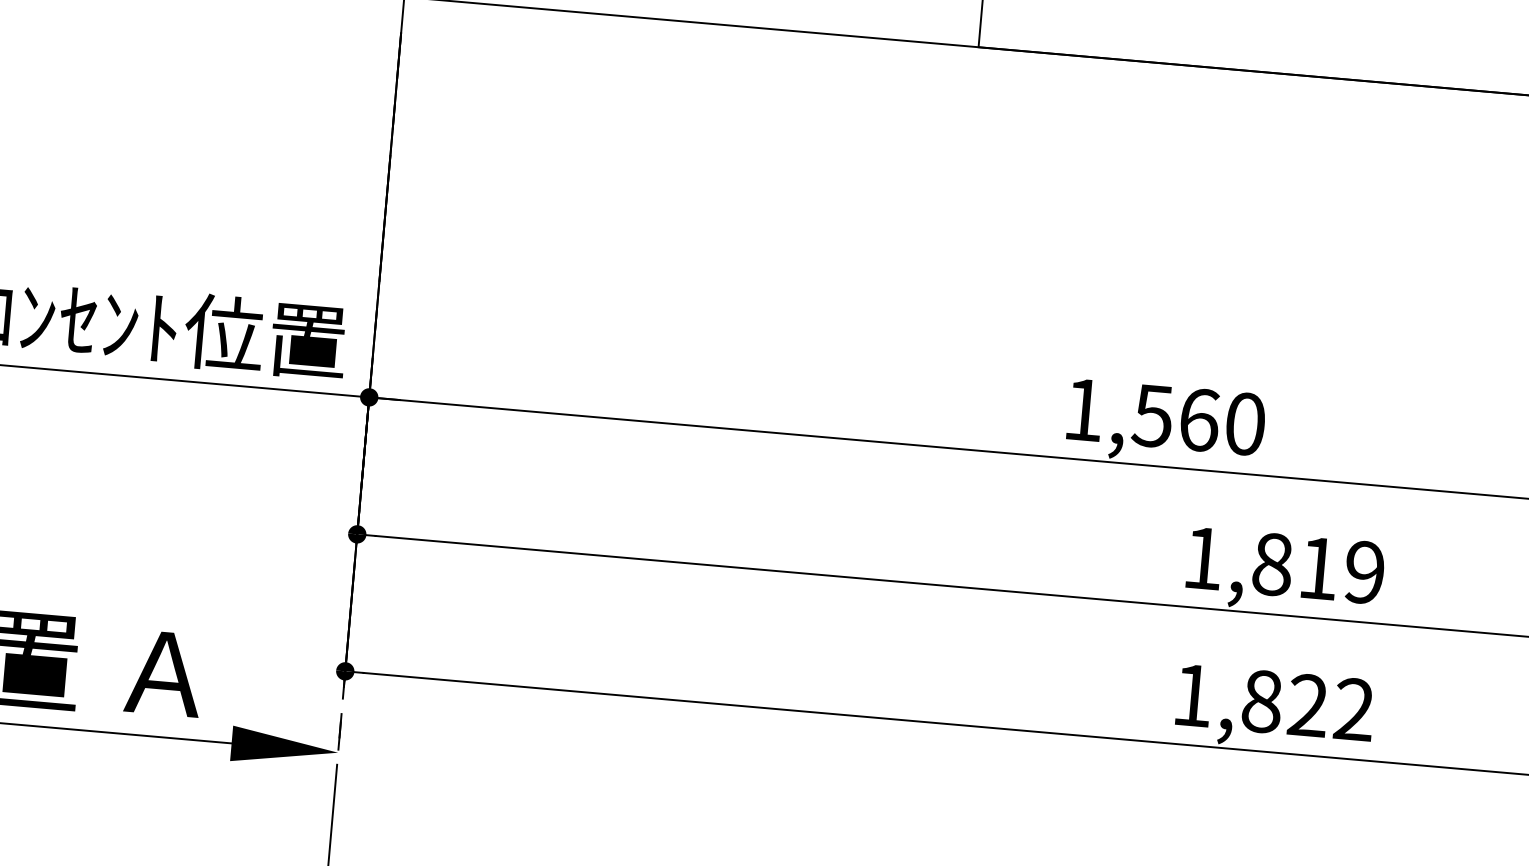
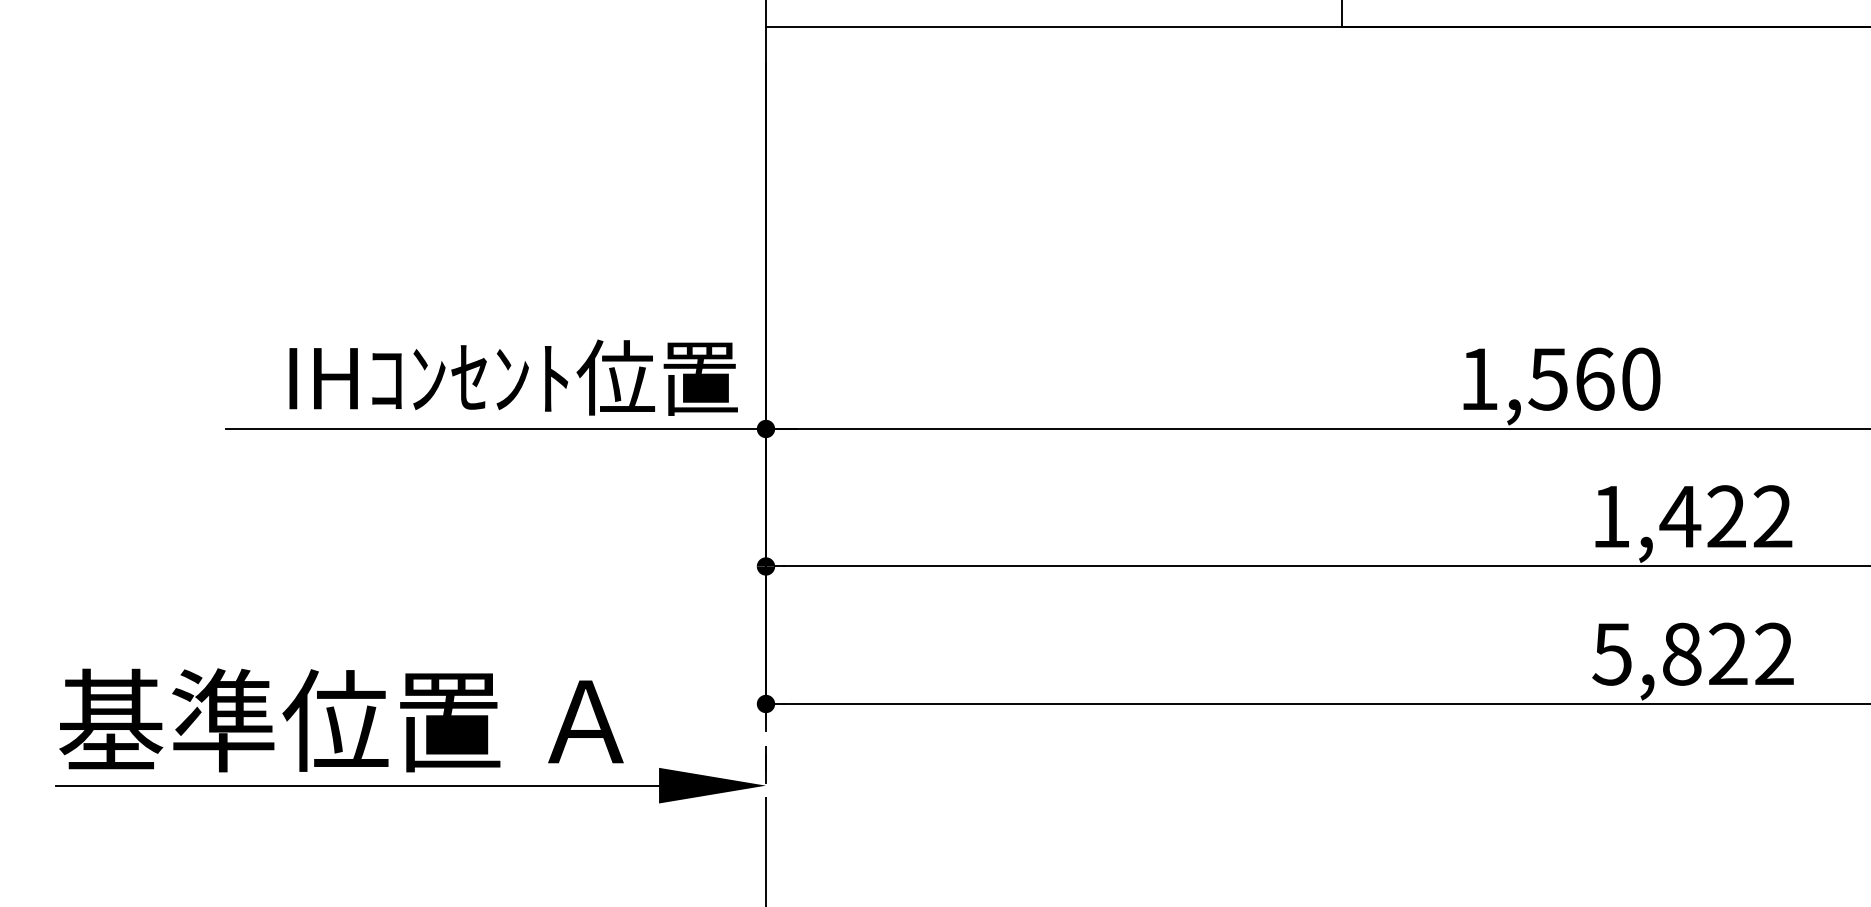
text: (1317, 568) -> (1725, 516), 1,819 -> 1,422
text: (1191, 695) -> (1611, 654), 1,822 -> 5,822

